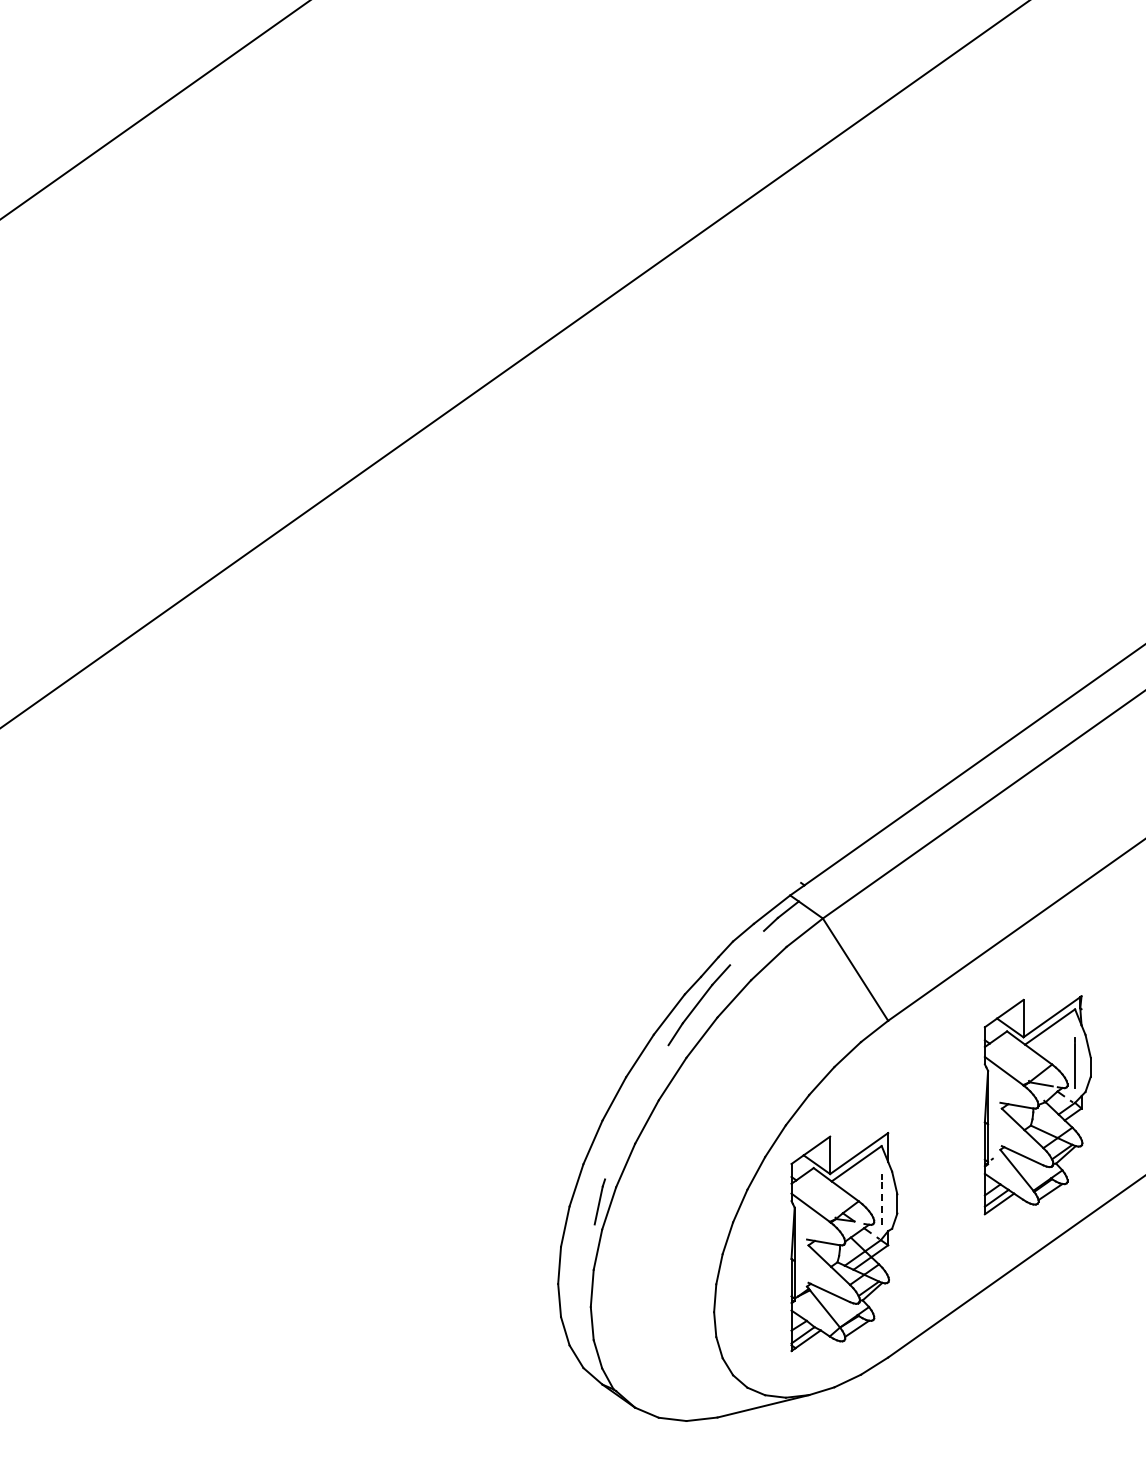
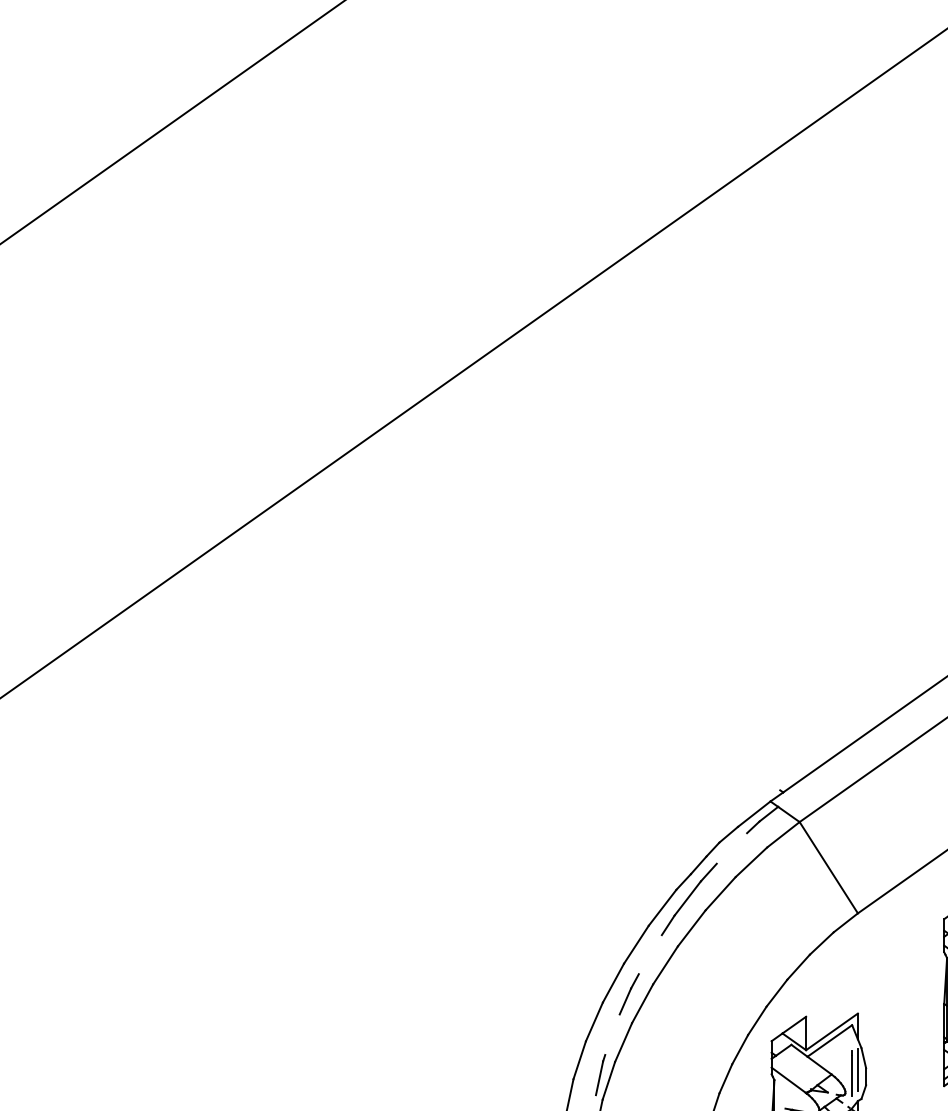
line: (631, 1110) -> (628, 993), added
line: (888, 1196) -> (858, 1070), added
line: (881, 1202) -> (851, 1075), dashed -> solid

